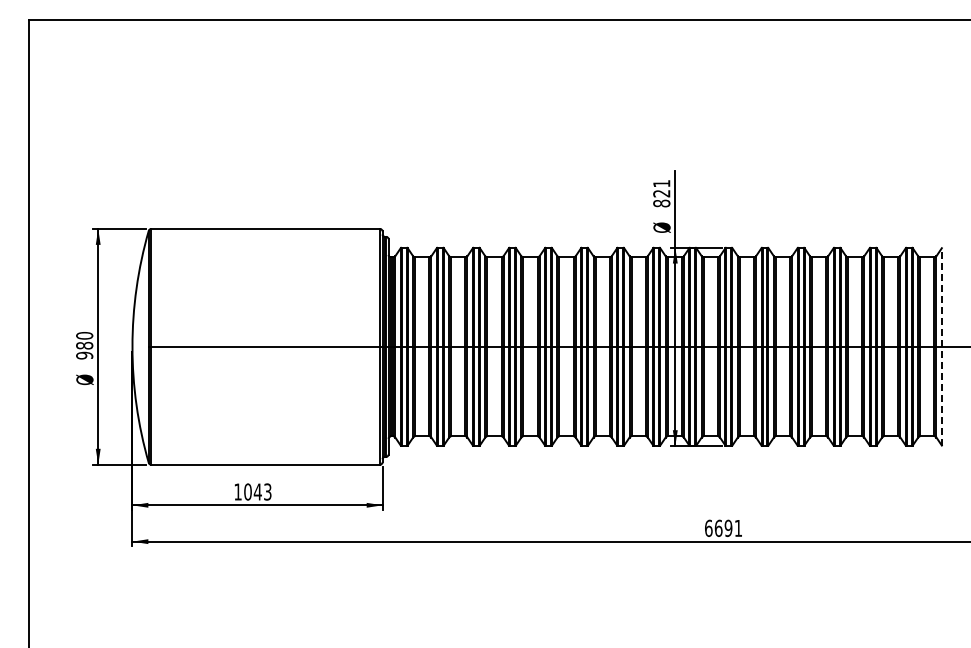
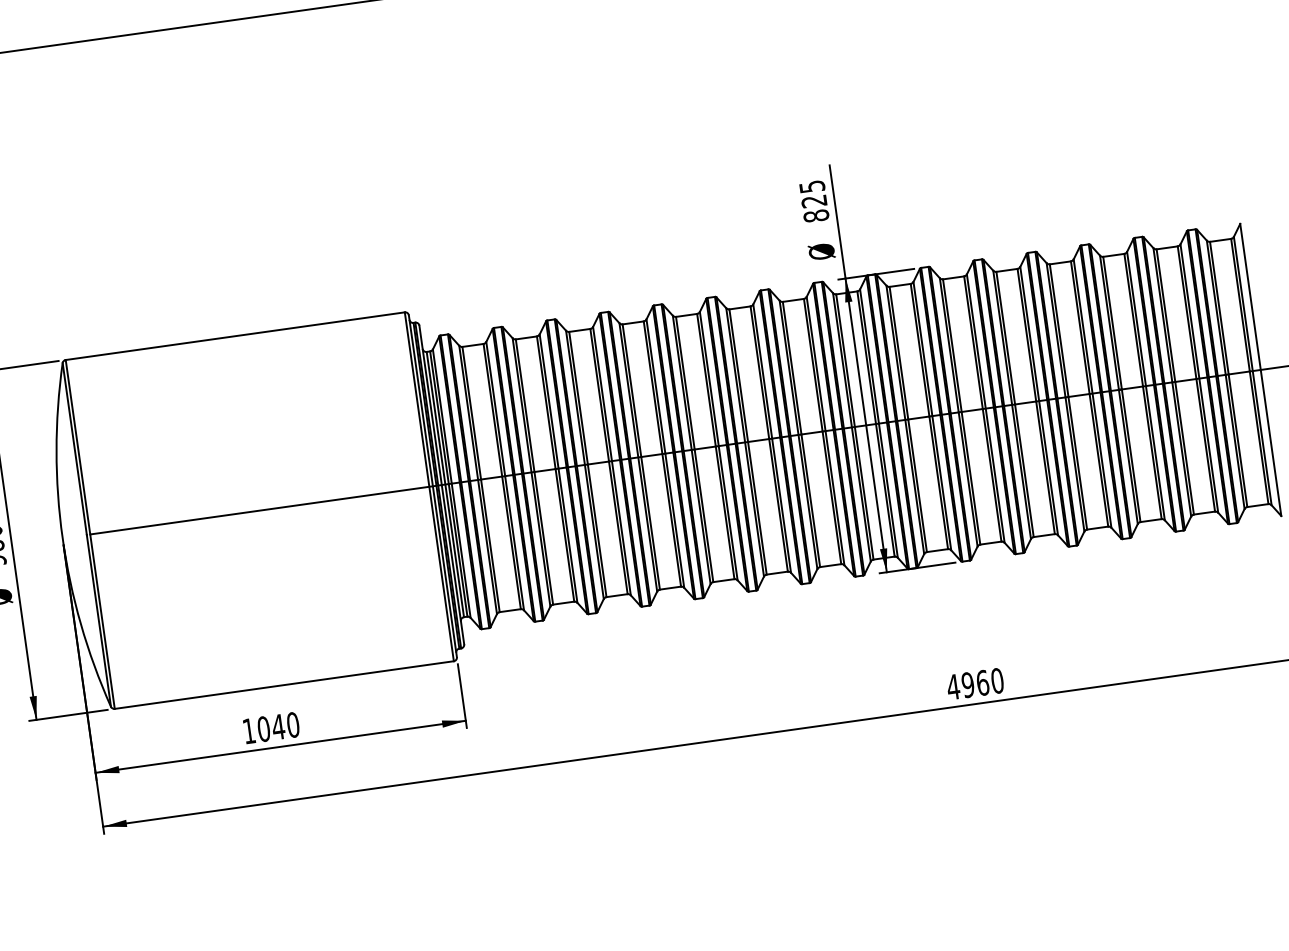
text: (661, 183) -> (811, 186), 821 -> 825
line: (941, 346) -> (1260, 369), dashed -> solid
text: (267, 491) -> (292, 724), 1043 -> 1040
text: (723, 528) -> (975, 684), 6691 -> 4960

